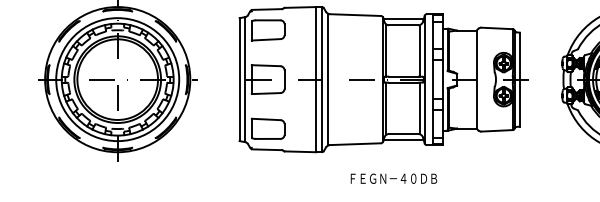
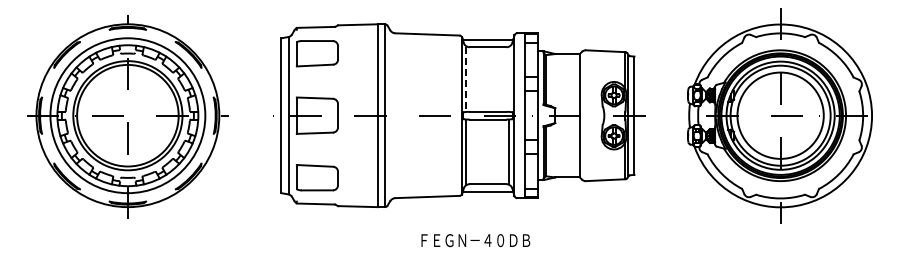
line: (420, 50) -> (509, 79), removed
line: (386, 51) -> (466, 80), solid -> dashed
line: (327, 79) -> (392, 115), removed

